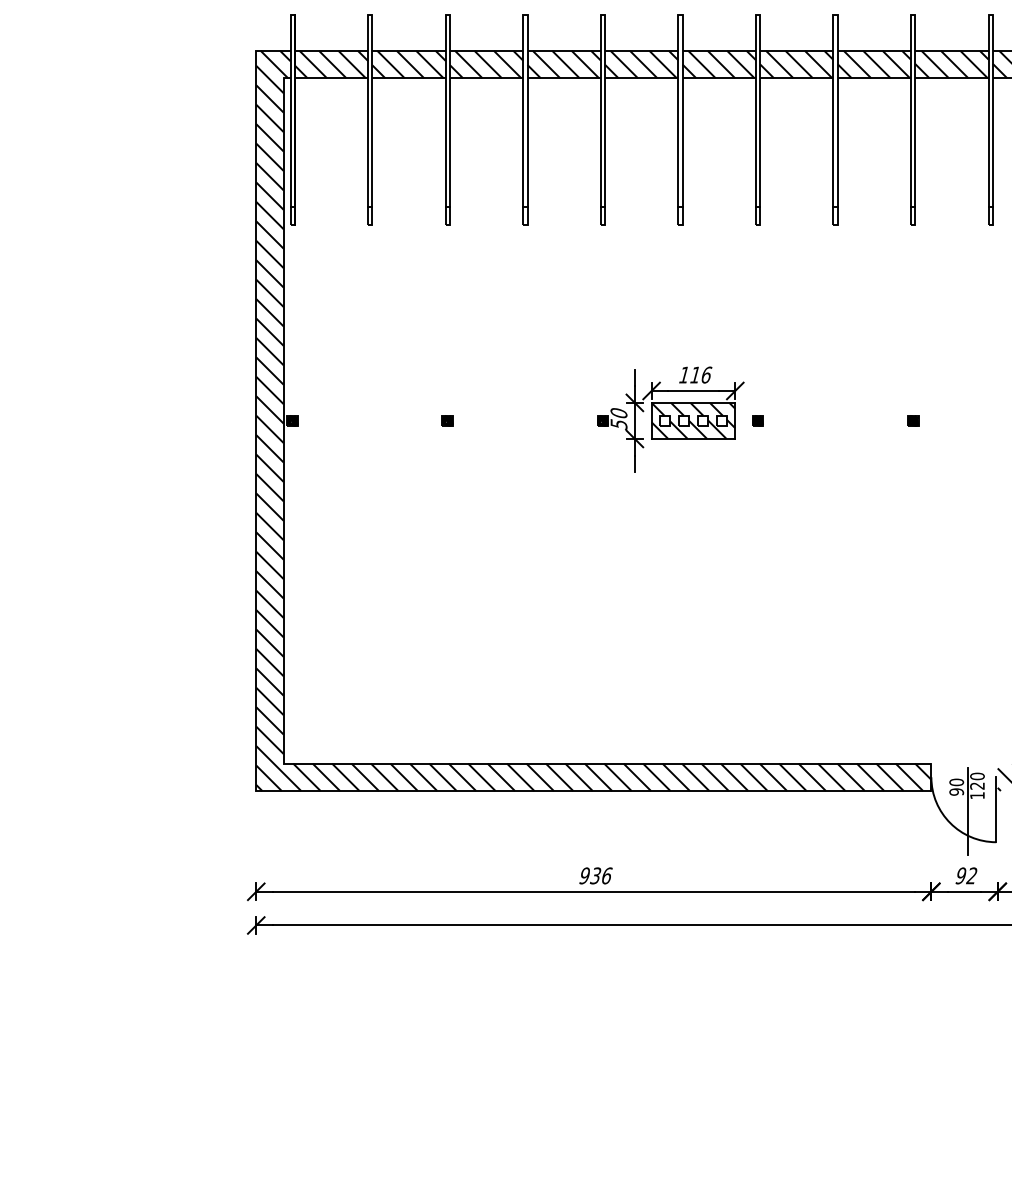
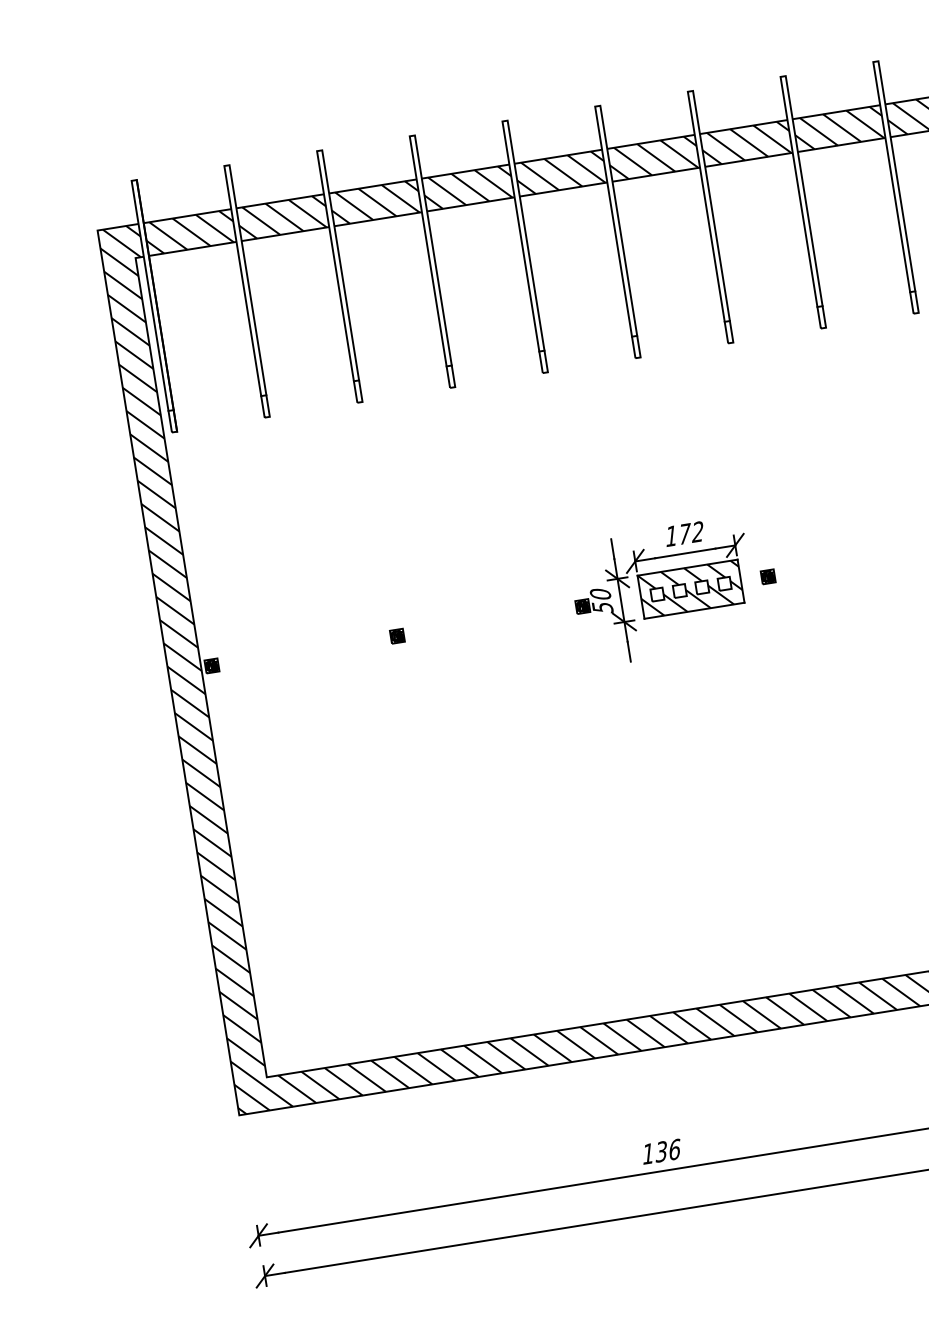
text: (701, 374) -> (691, 532), 116 -> 172
text: (584, 875) -> (647, 1153), 936 -> 136

